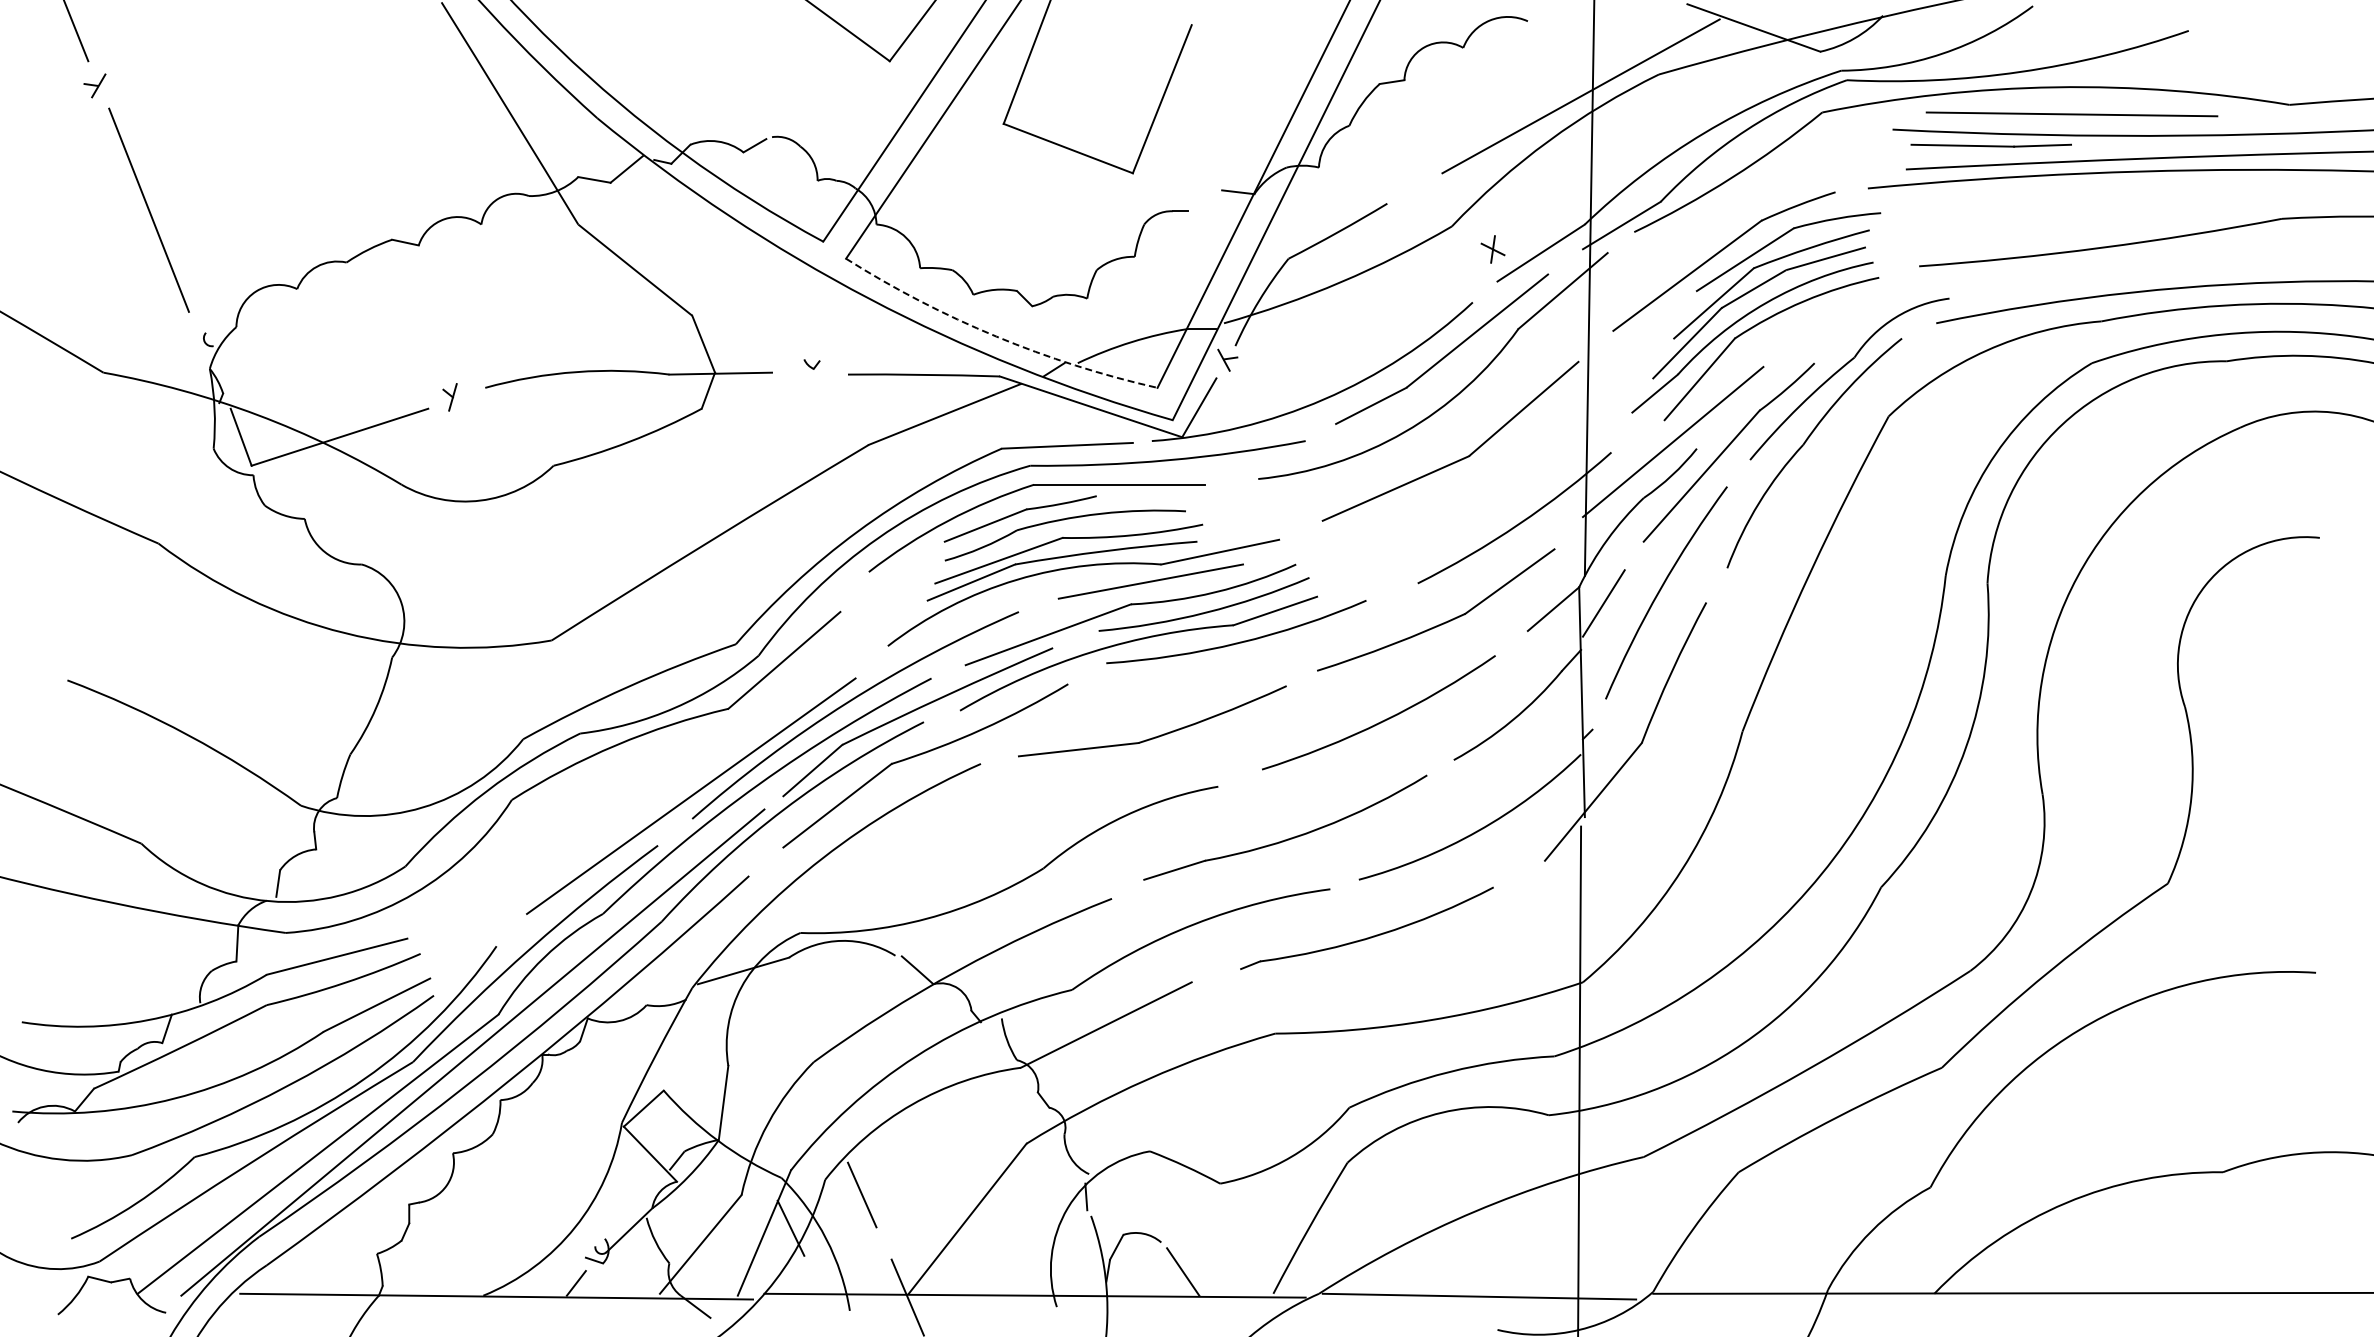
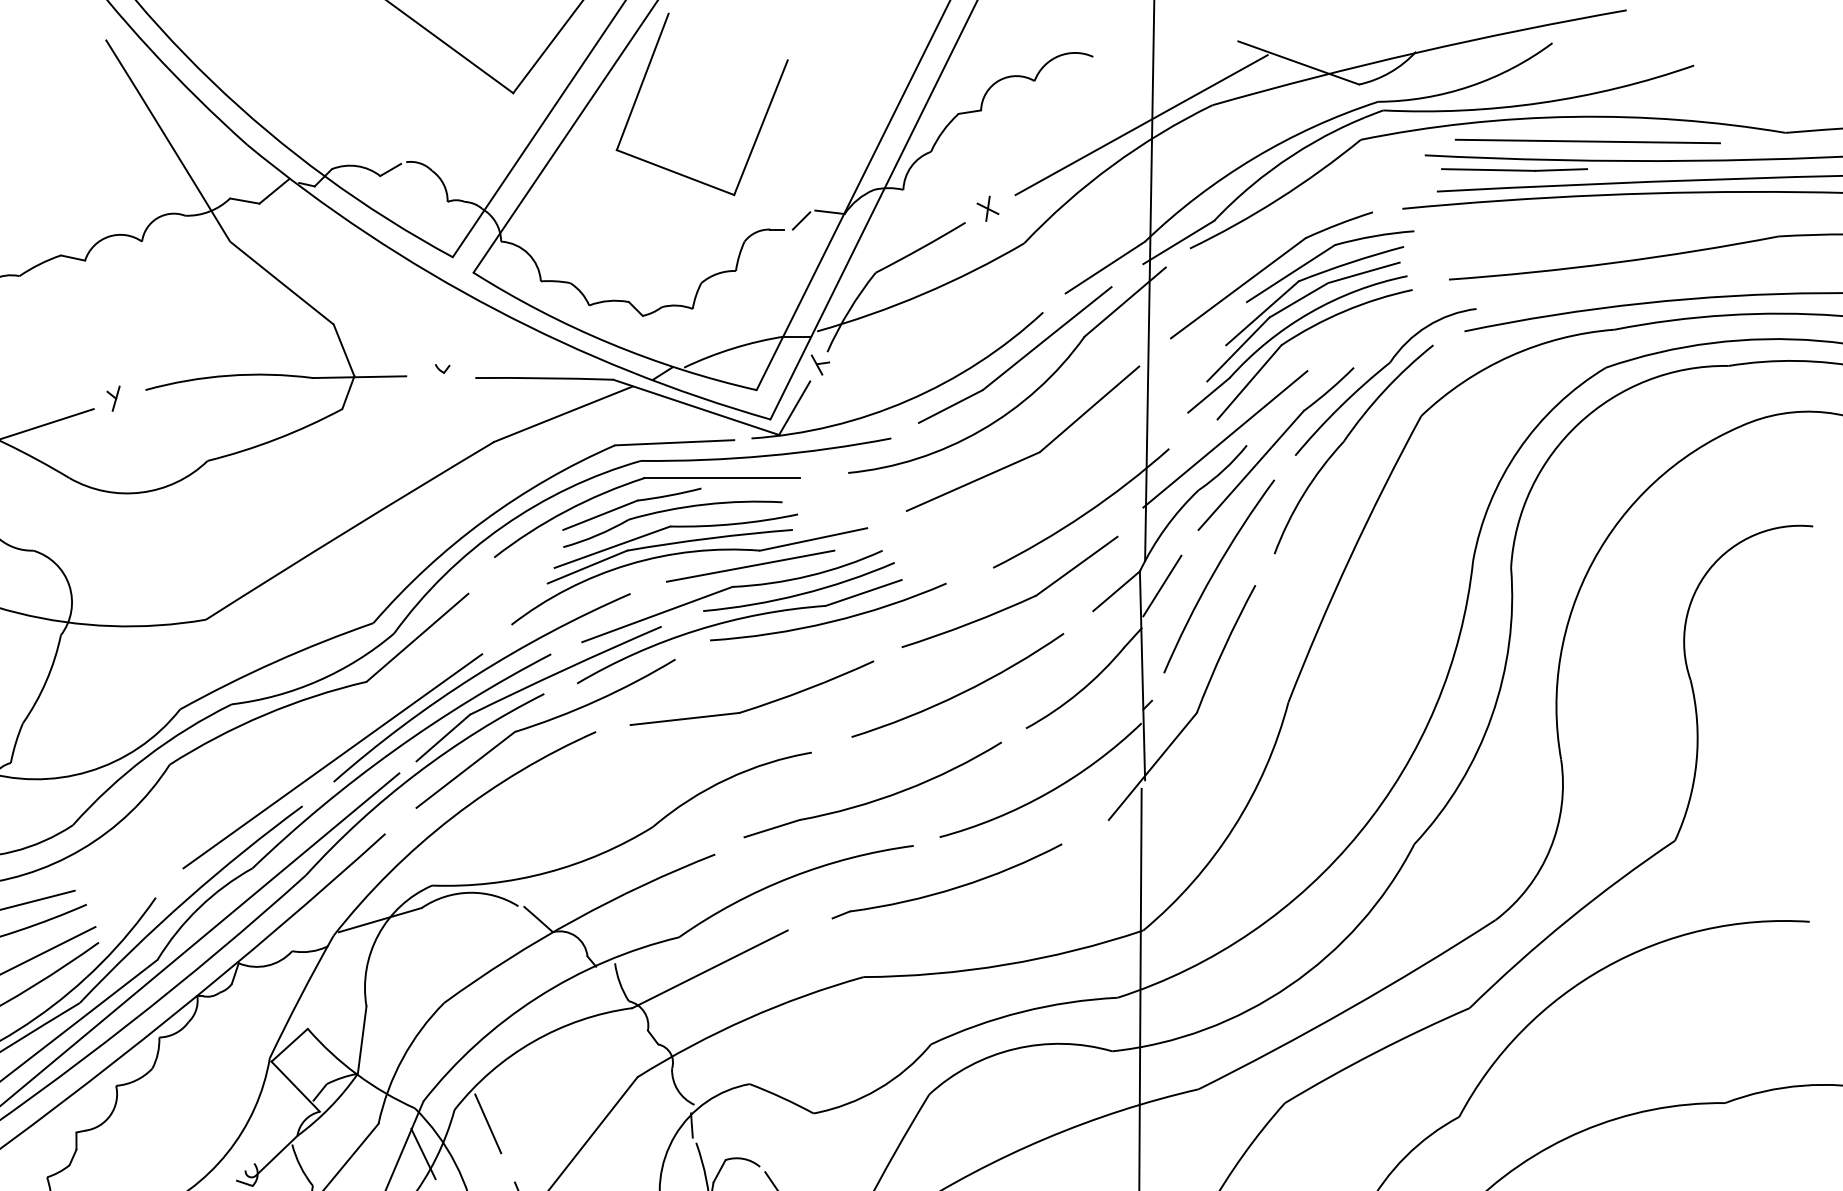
line: (1206, 201) -> (801, 220), added
part: (1492, 249) -> (987, 208), moved
arc: (996, 336) -> (610, 343), dashed -> solid

